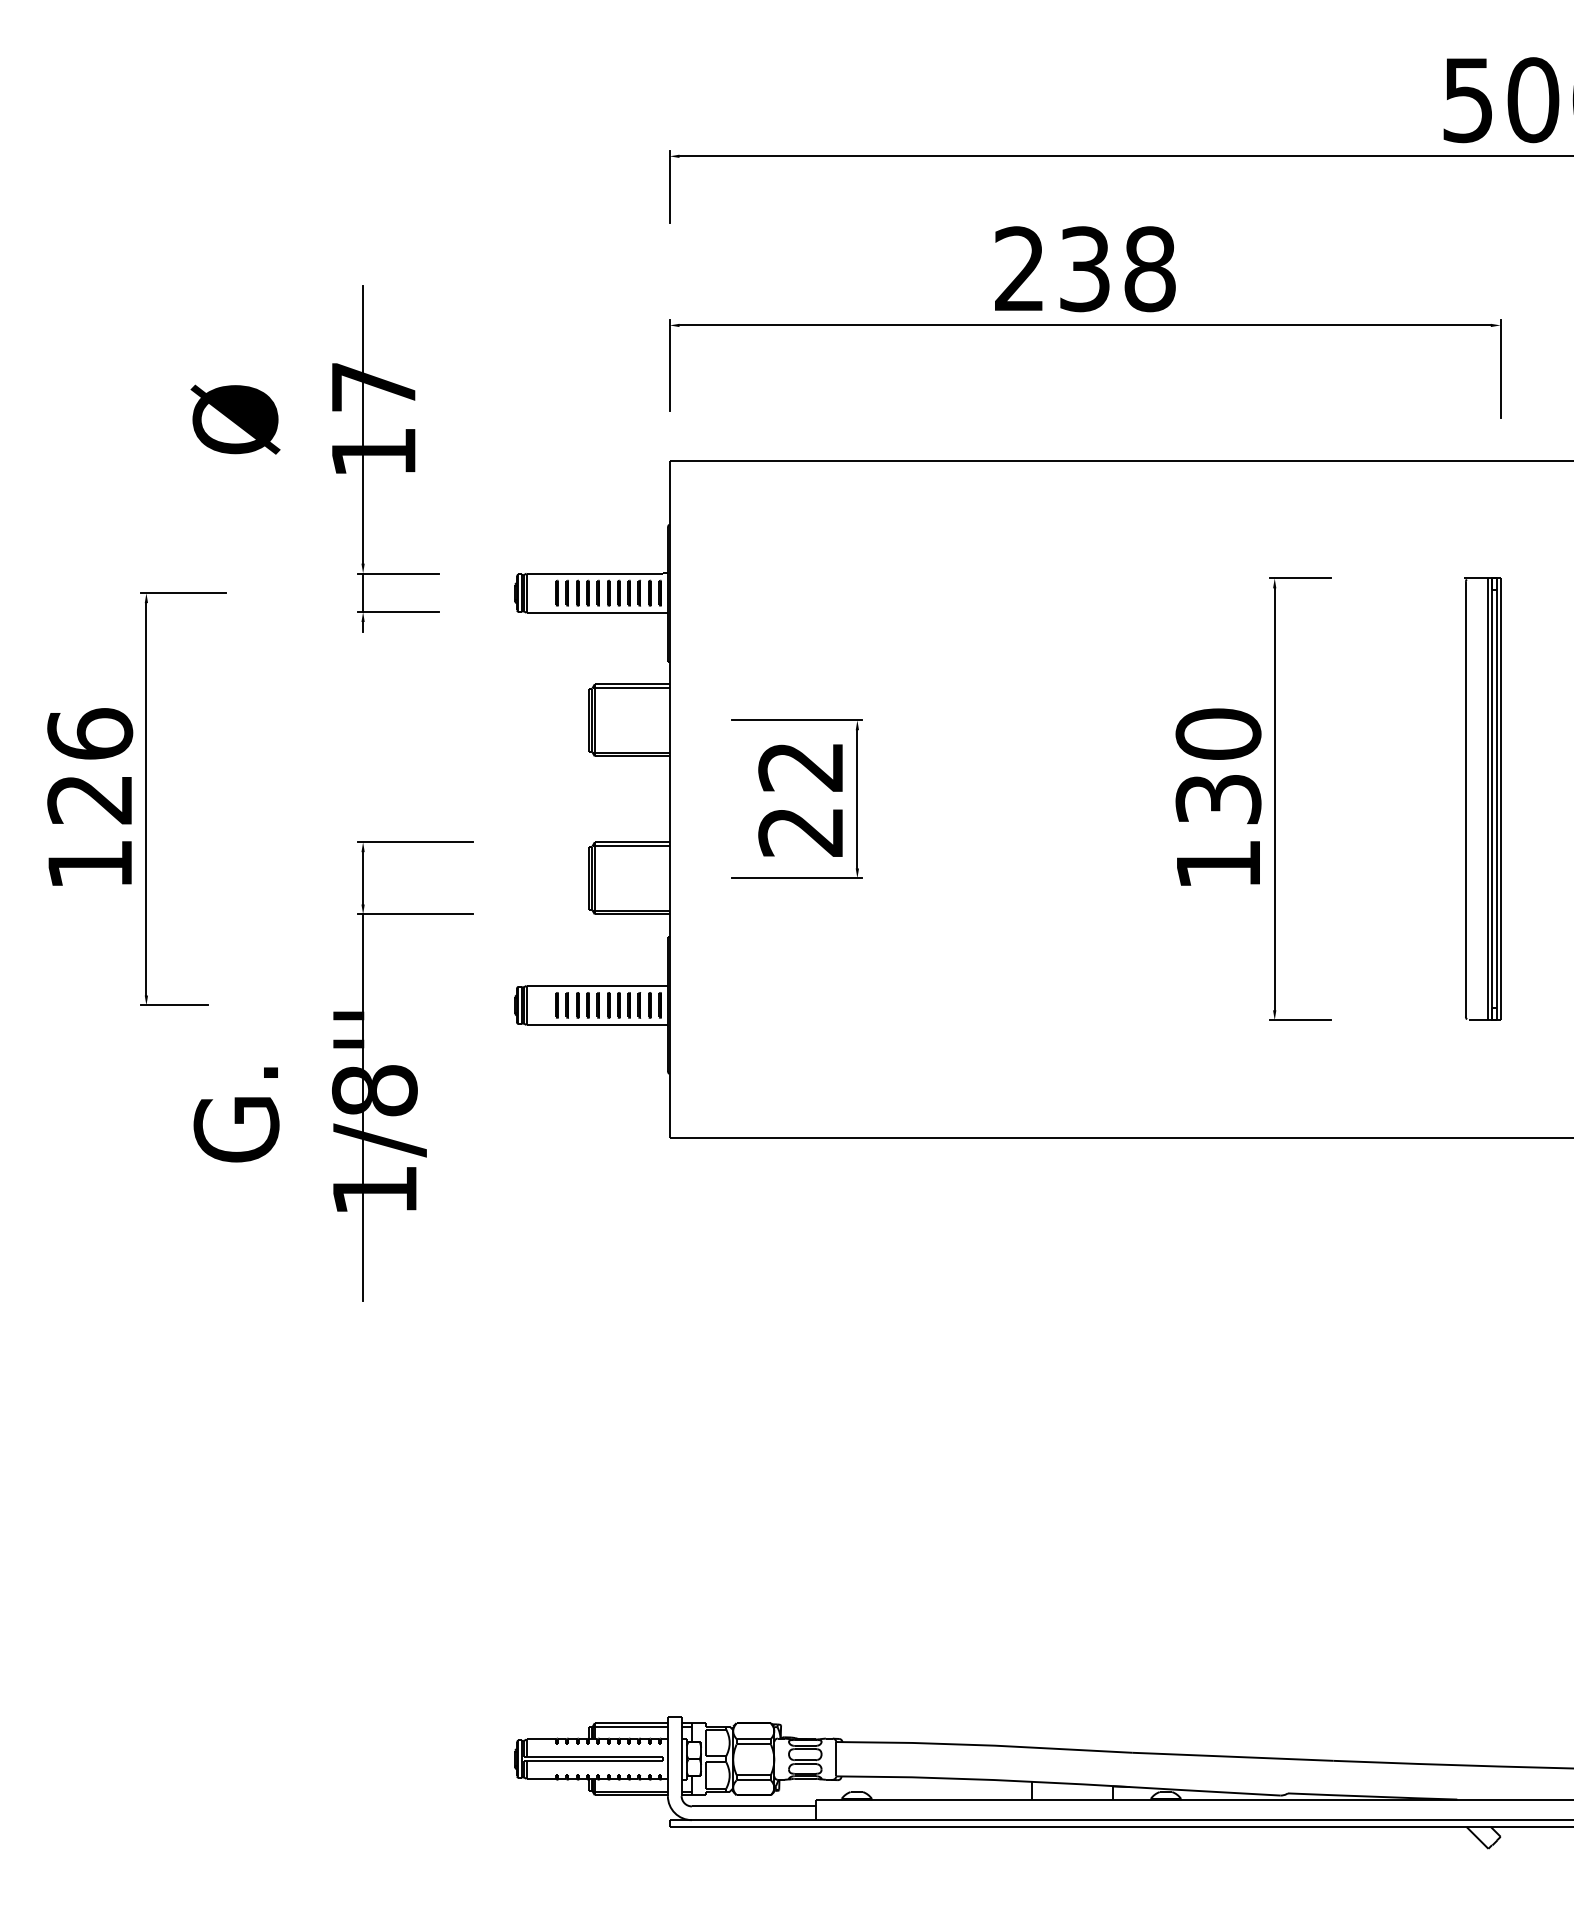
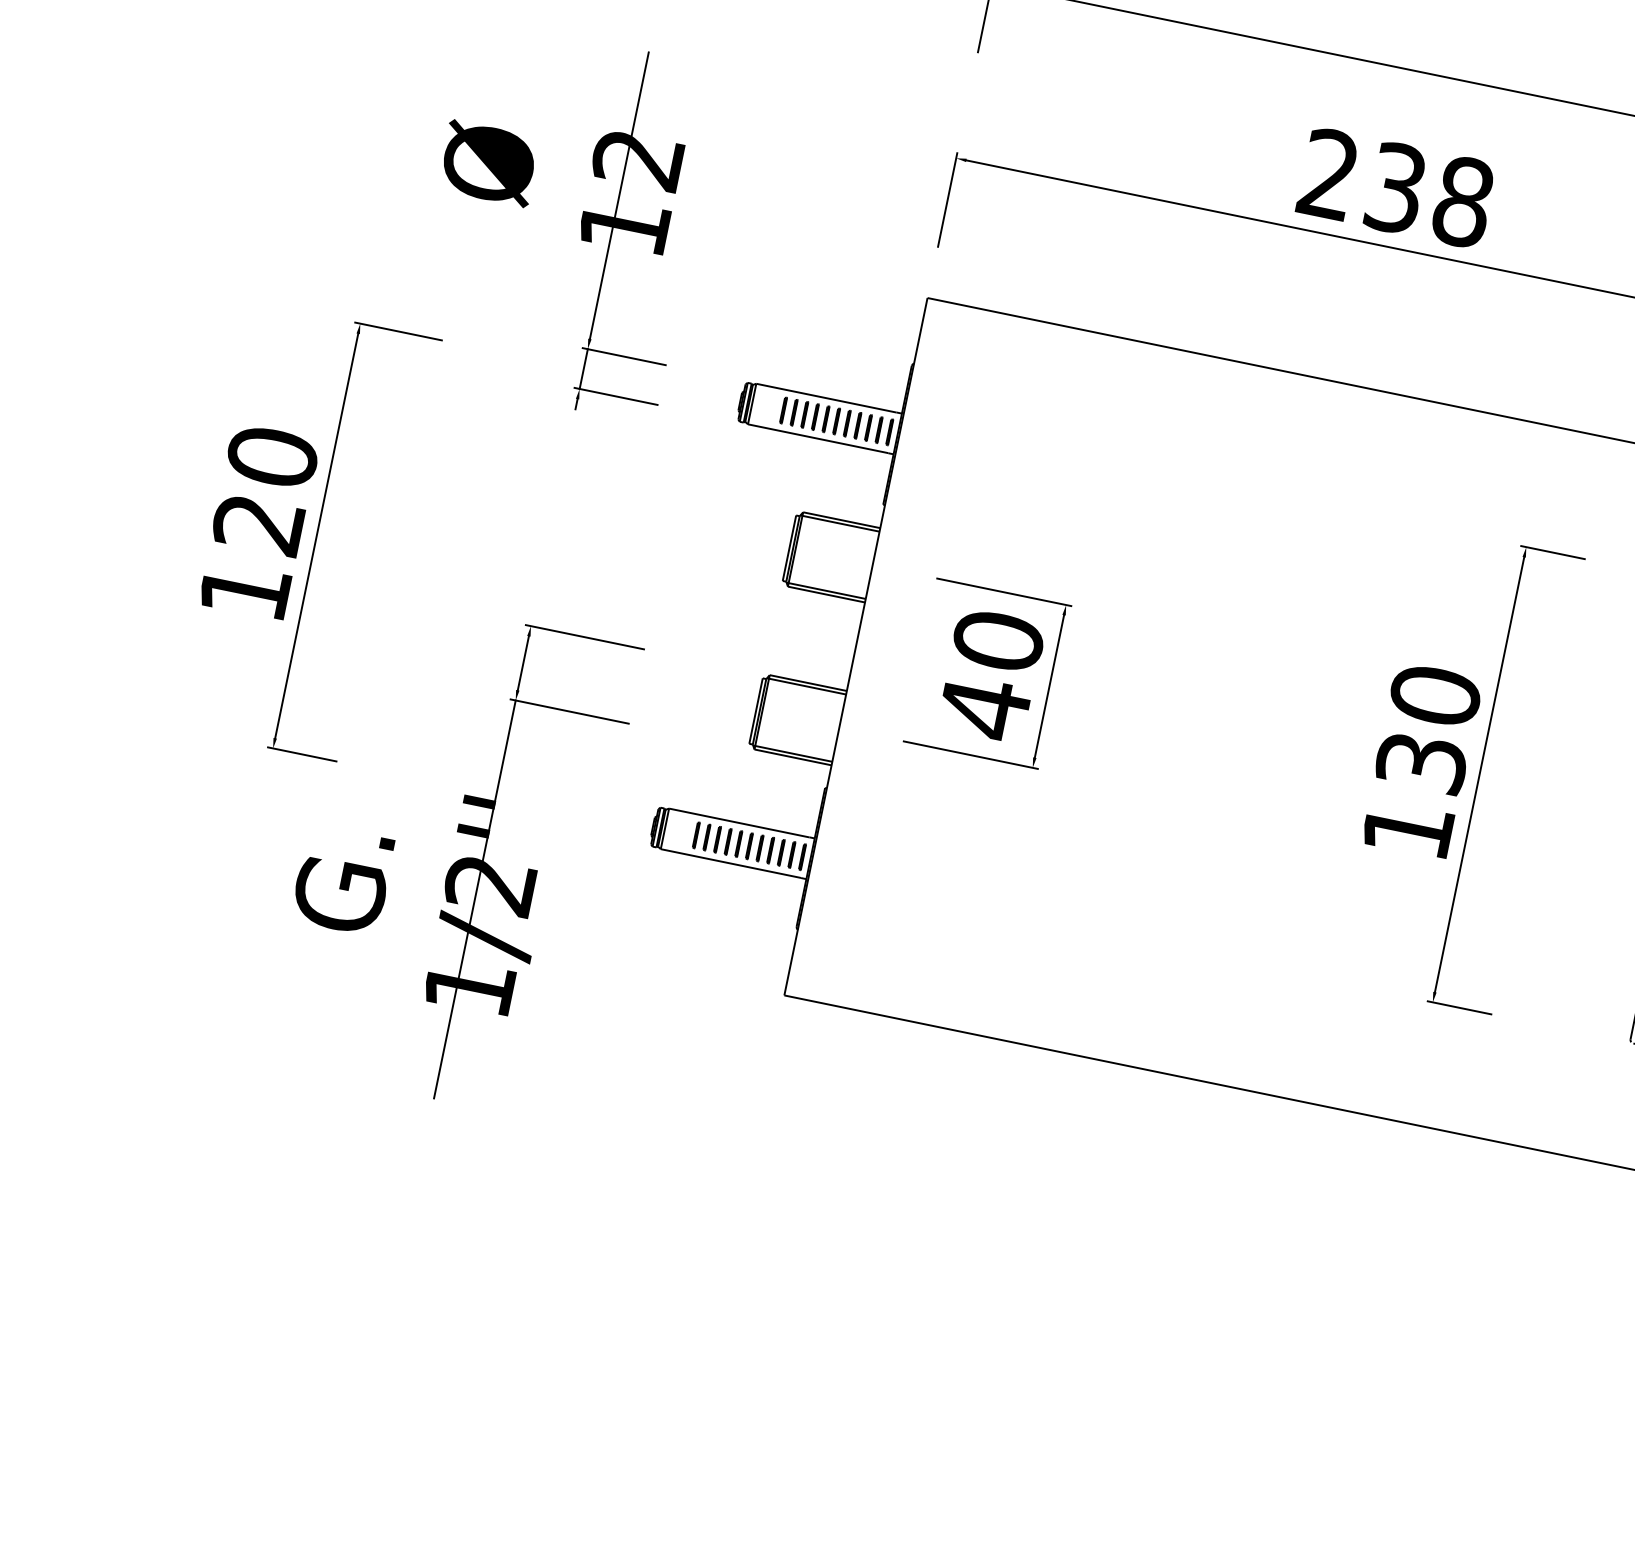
text: (372, 387) -> (636, 159), 17 -> 12
text: (90, 733) -> (273, 456), 126 -> 120
text: (801, 800) -> (991, 675), 22 -> 40
text: (374, 1090) -> (490, 884), 1/8'' -> 1/2''

